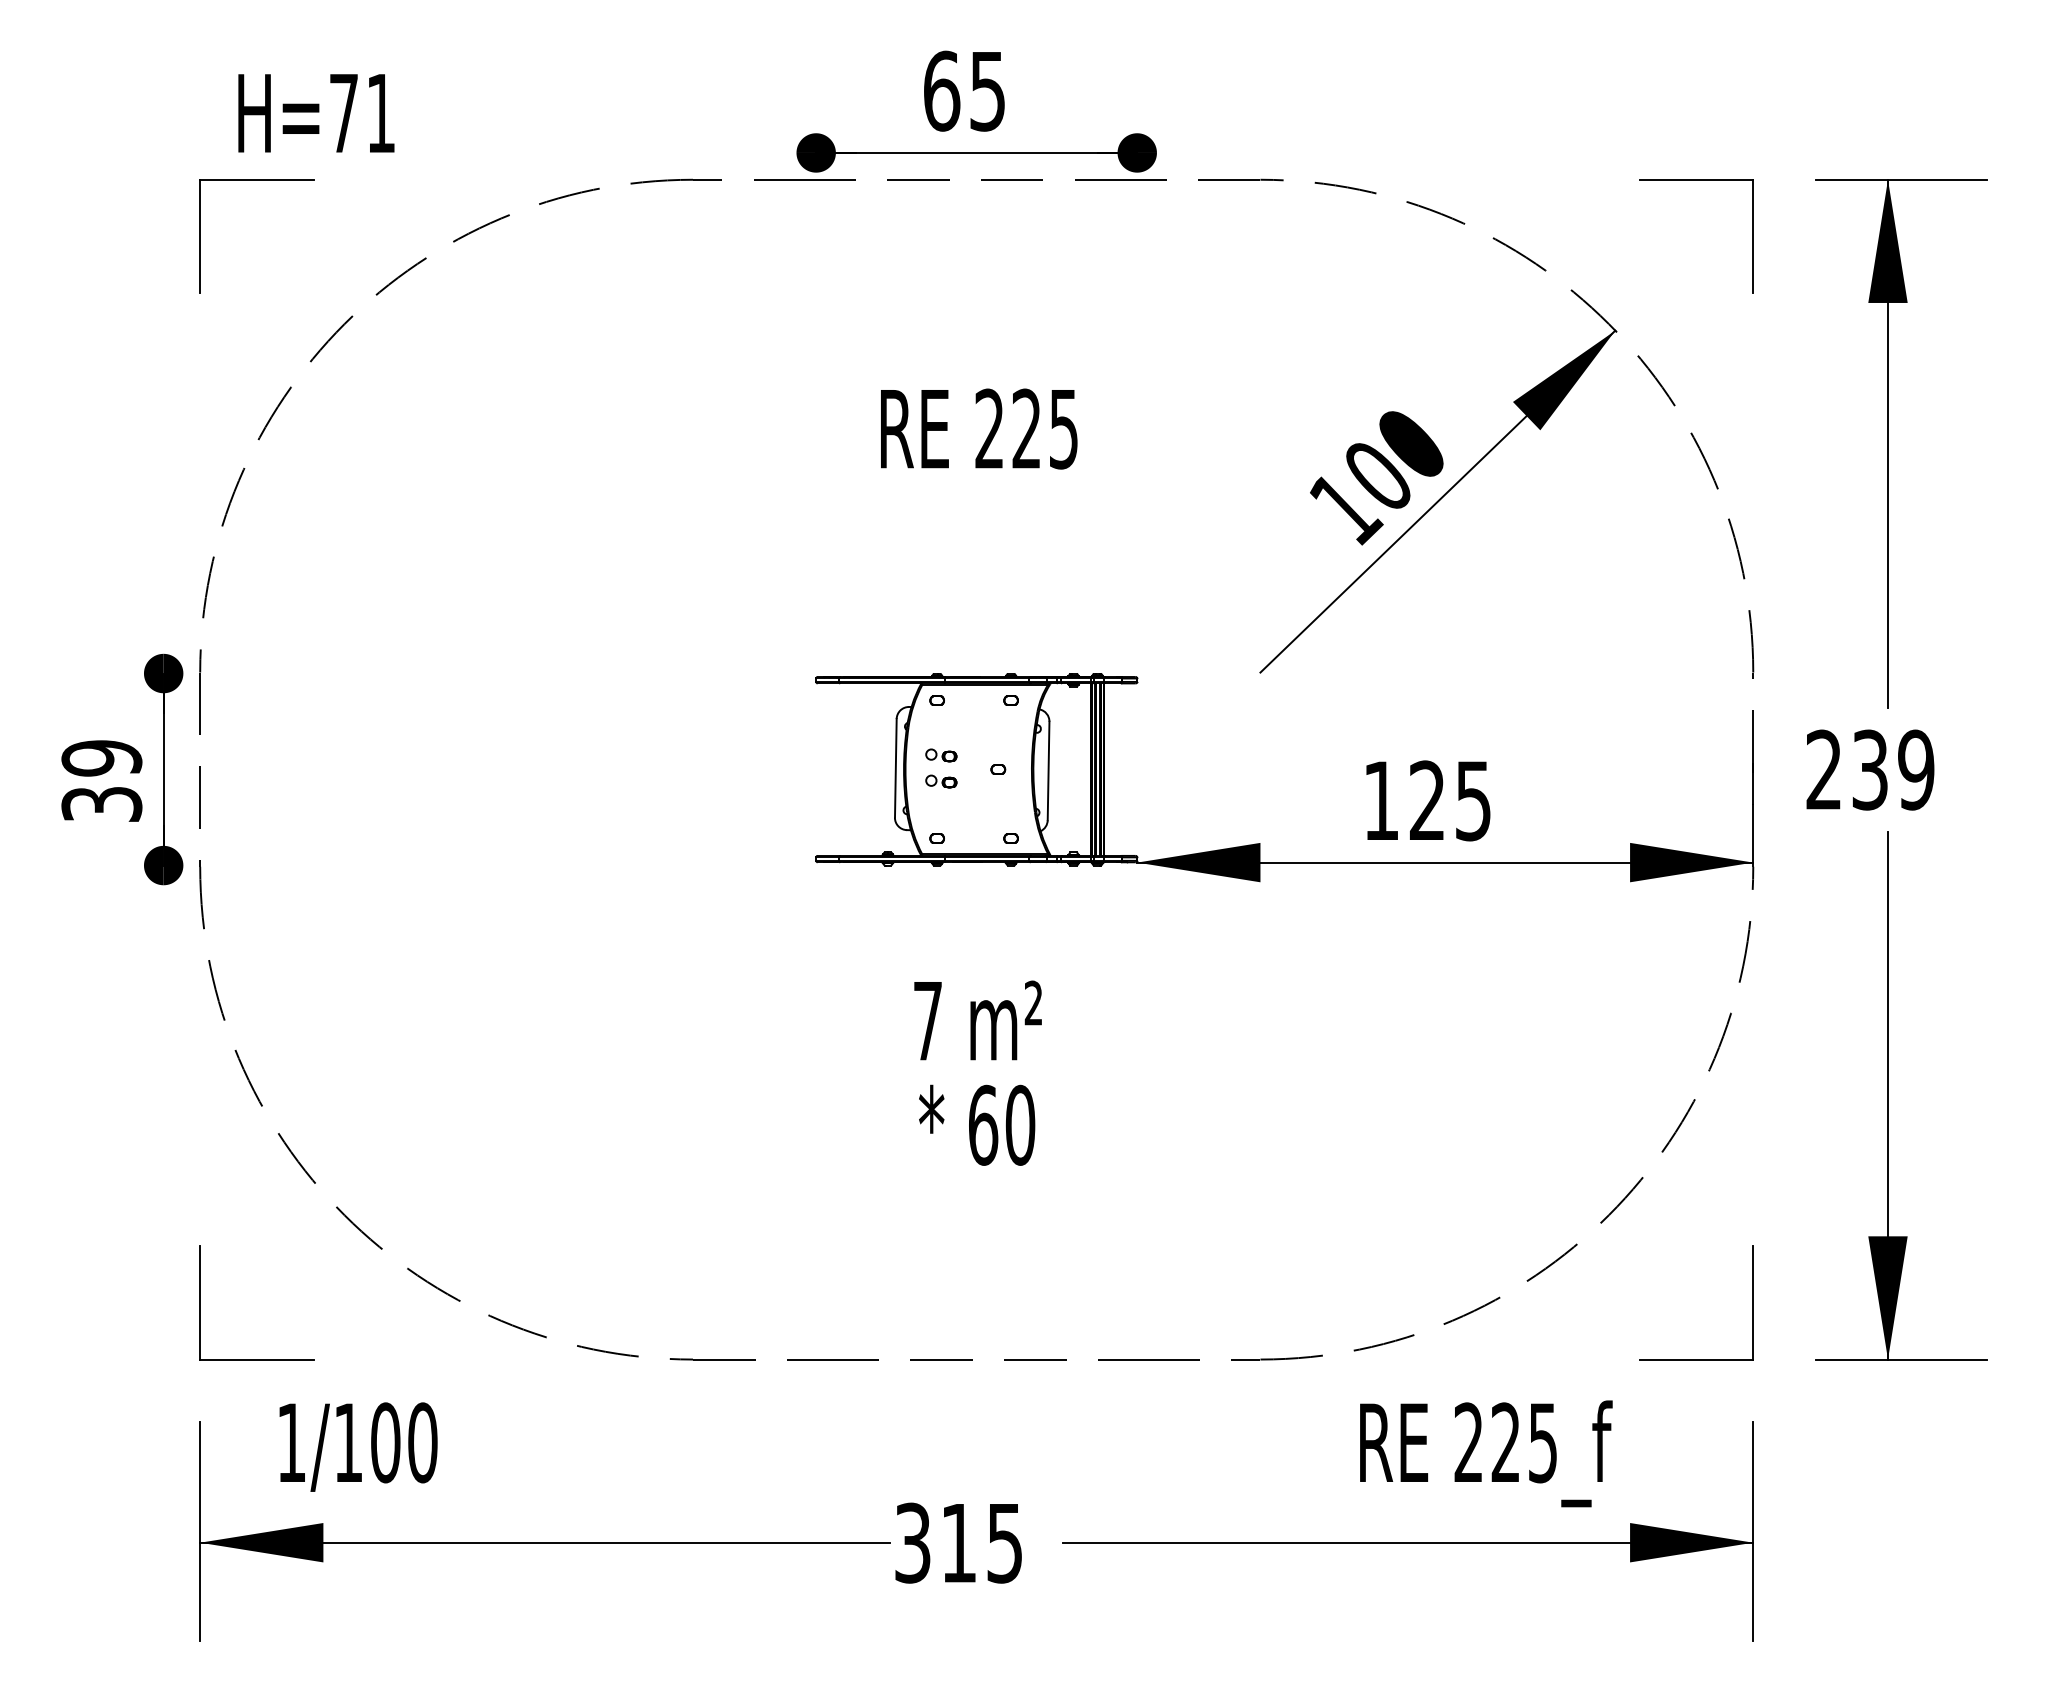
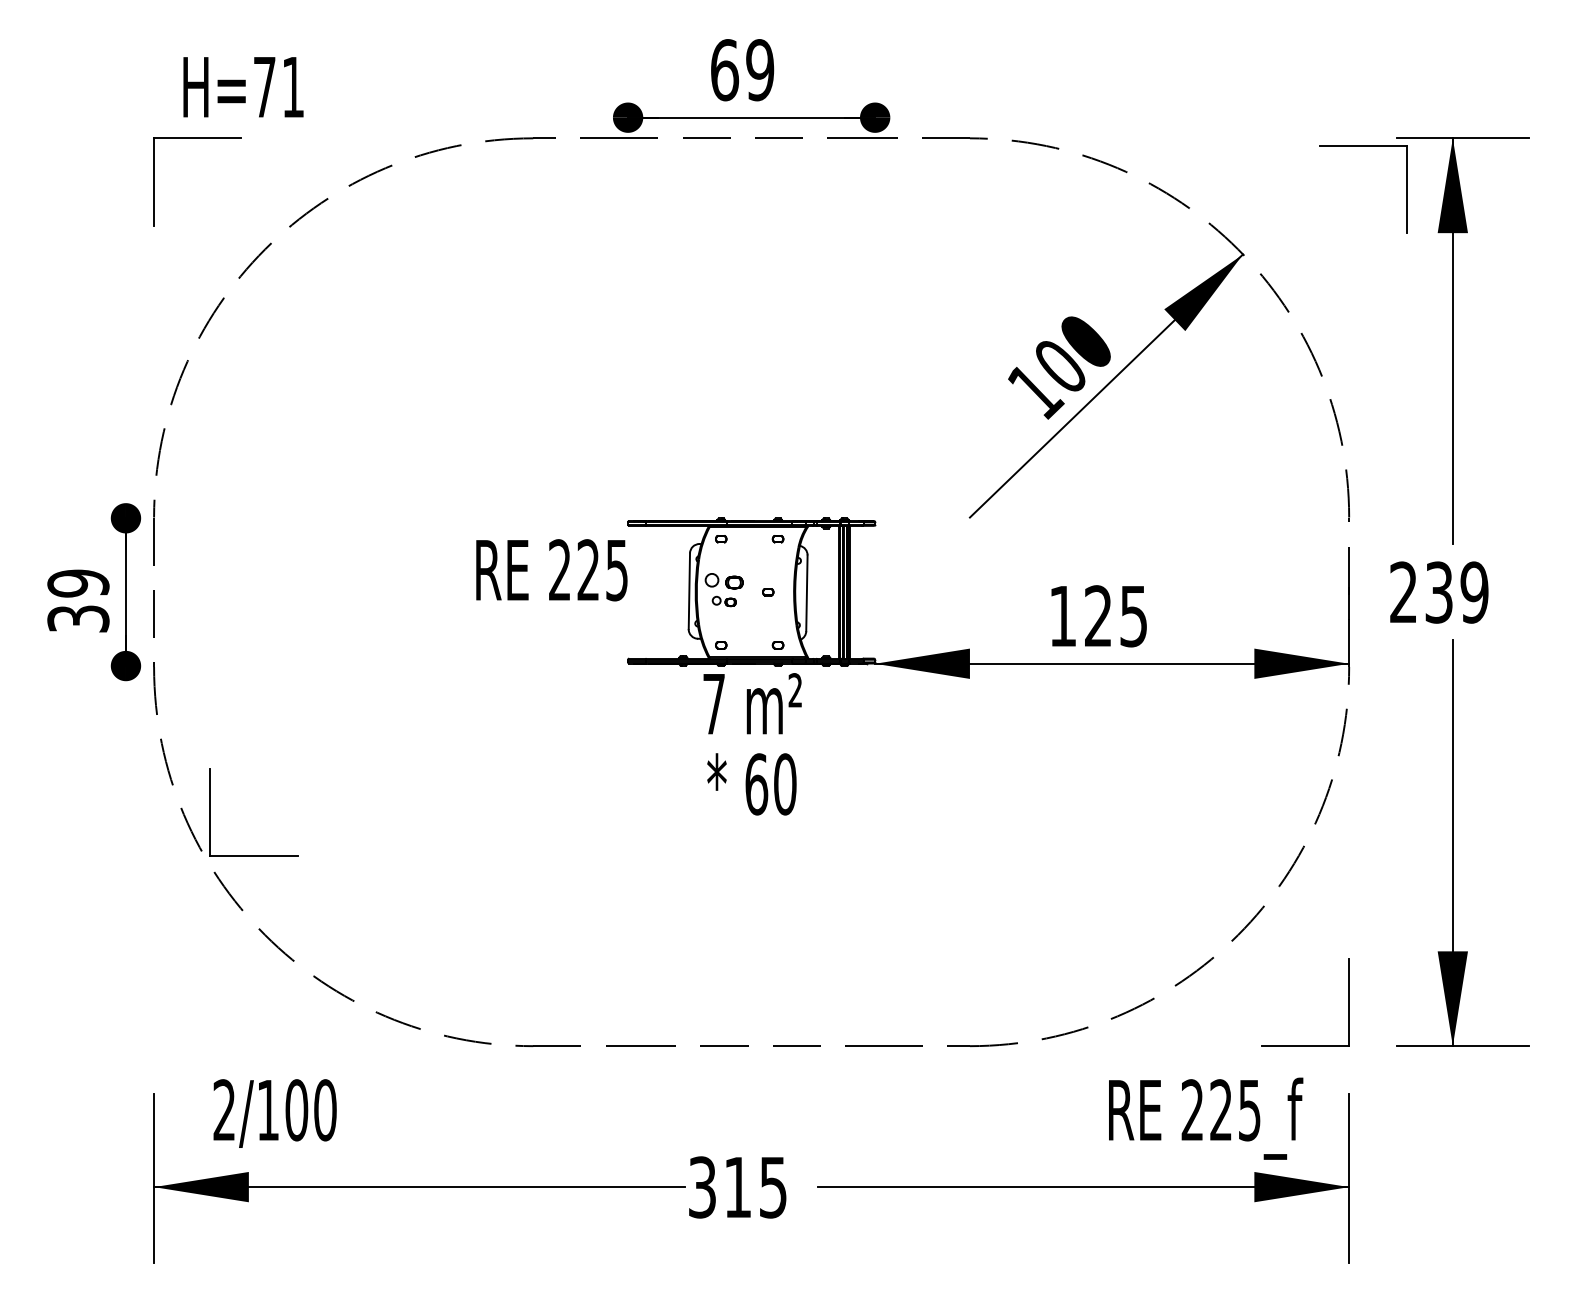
text: (987, 90) -> (759, 69), 65 -> 69
part: (1696, 180) -> (1363, 146), moved
text: (979, 428) -> (552, 569), moved
part: (941, 755) -> (724, 581), size x1.6
text: (977, 1072) -> (752, 743), moved
part: (200, 1302) -> (210, 812), moved
text: (290, 1441) -> (223, 1109), 1/100 -> 2/100
text: (1486, 1453) -> (1206, 1118), moved

